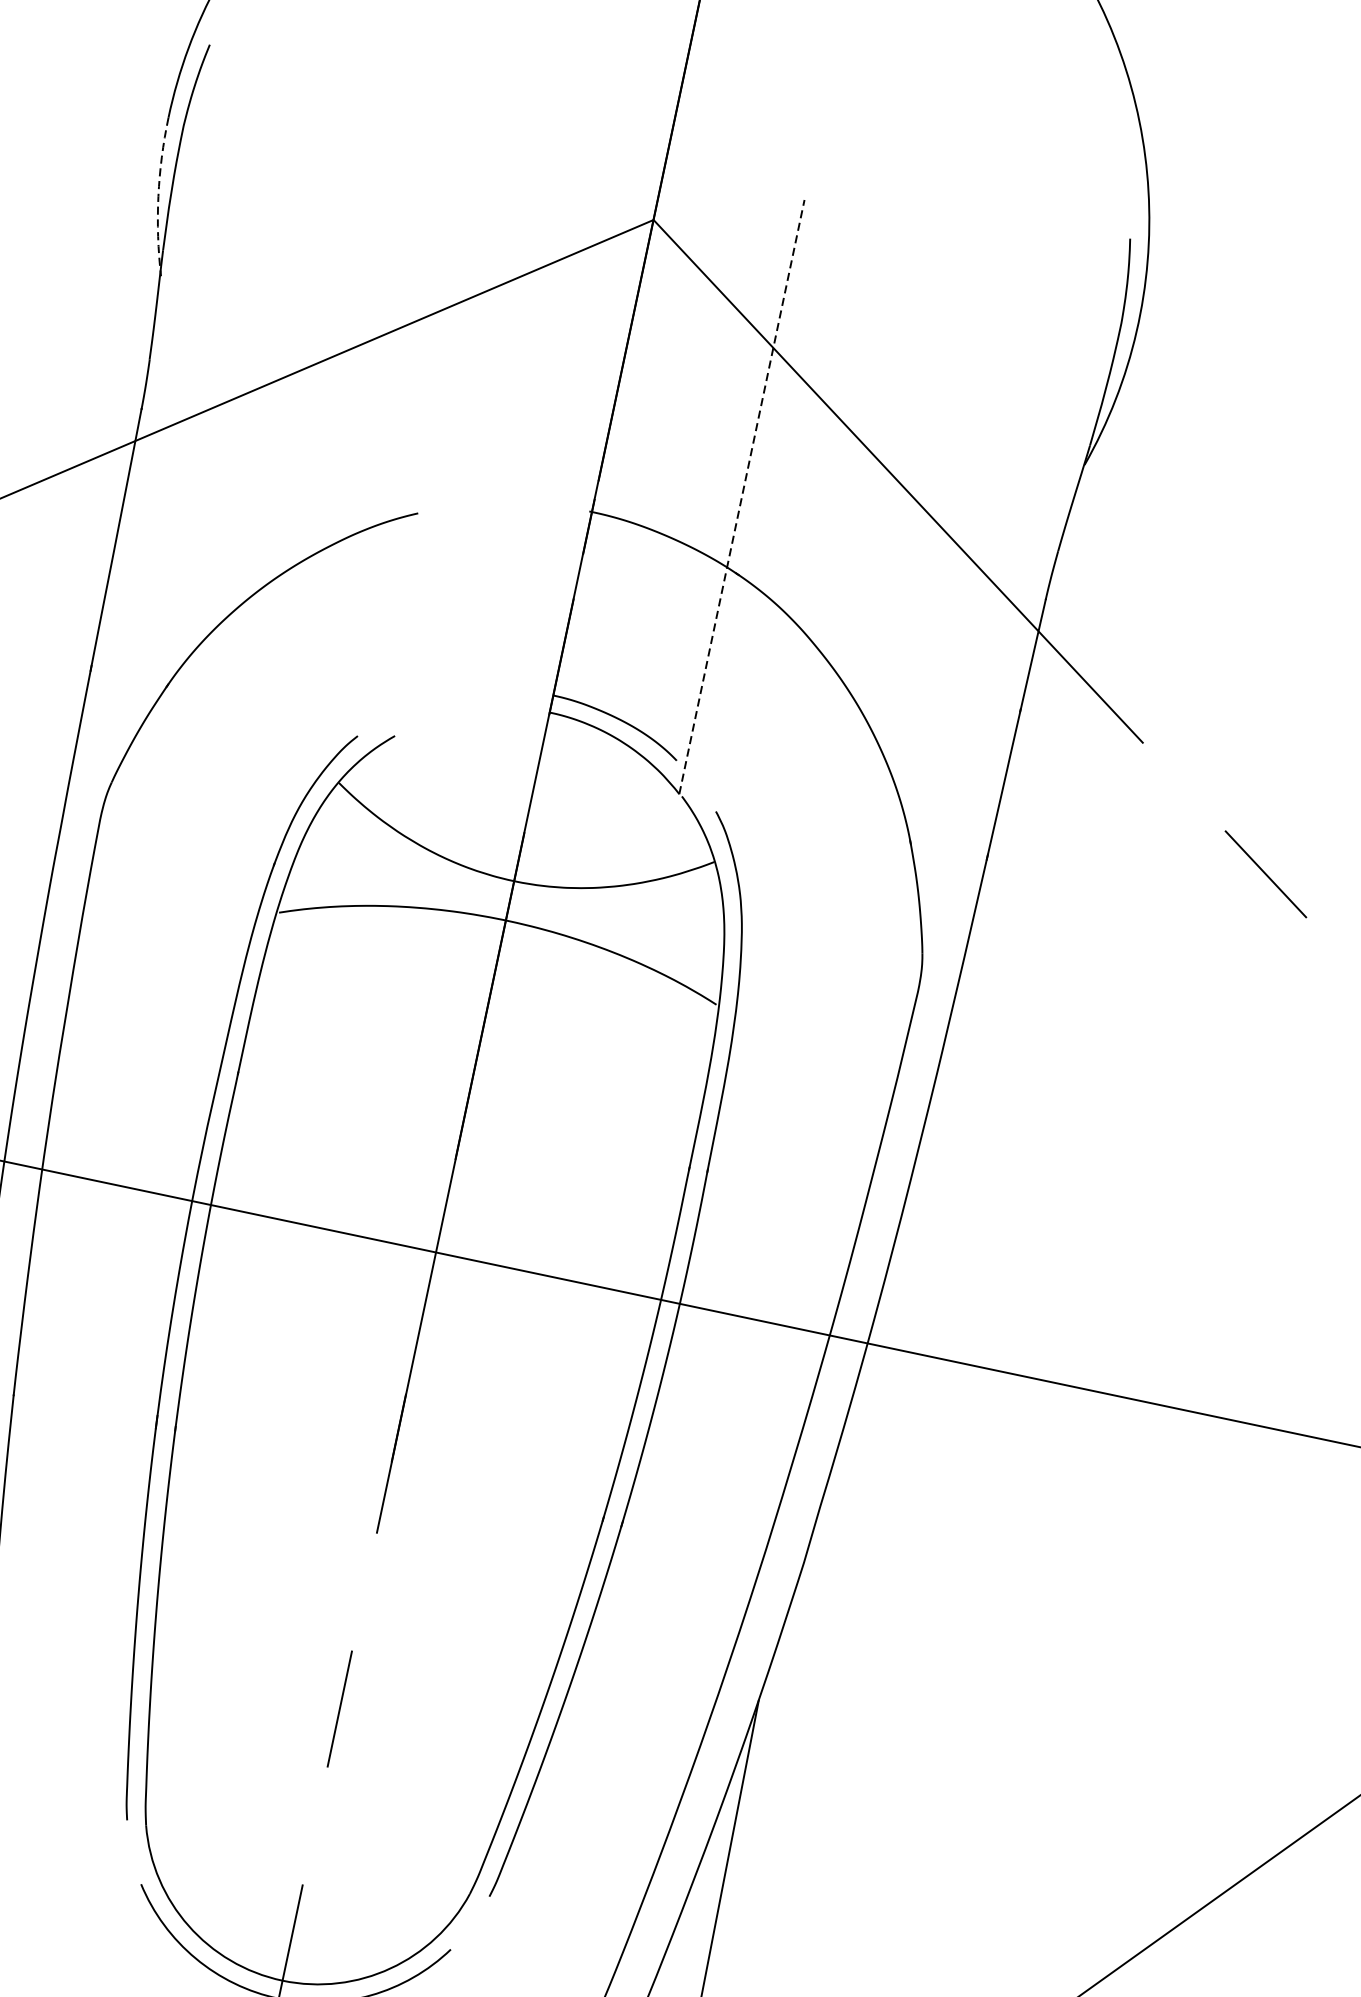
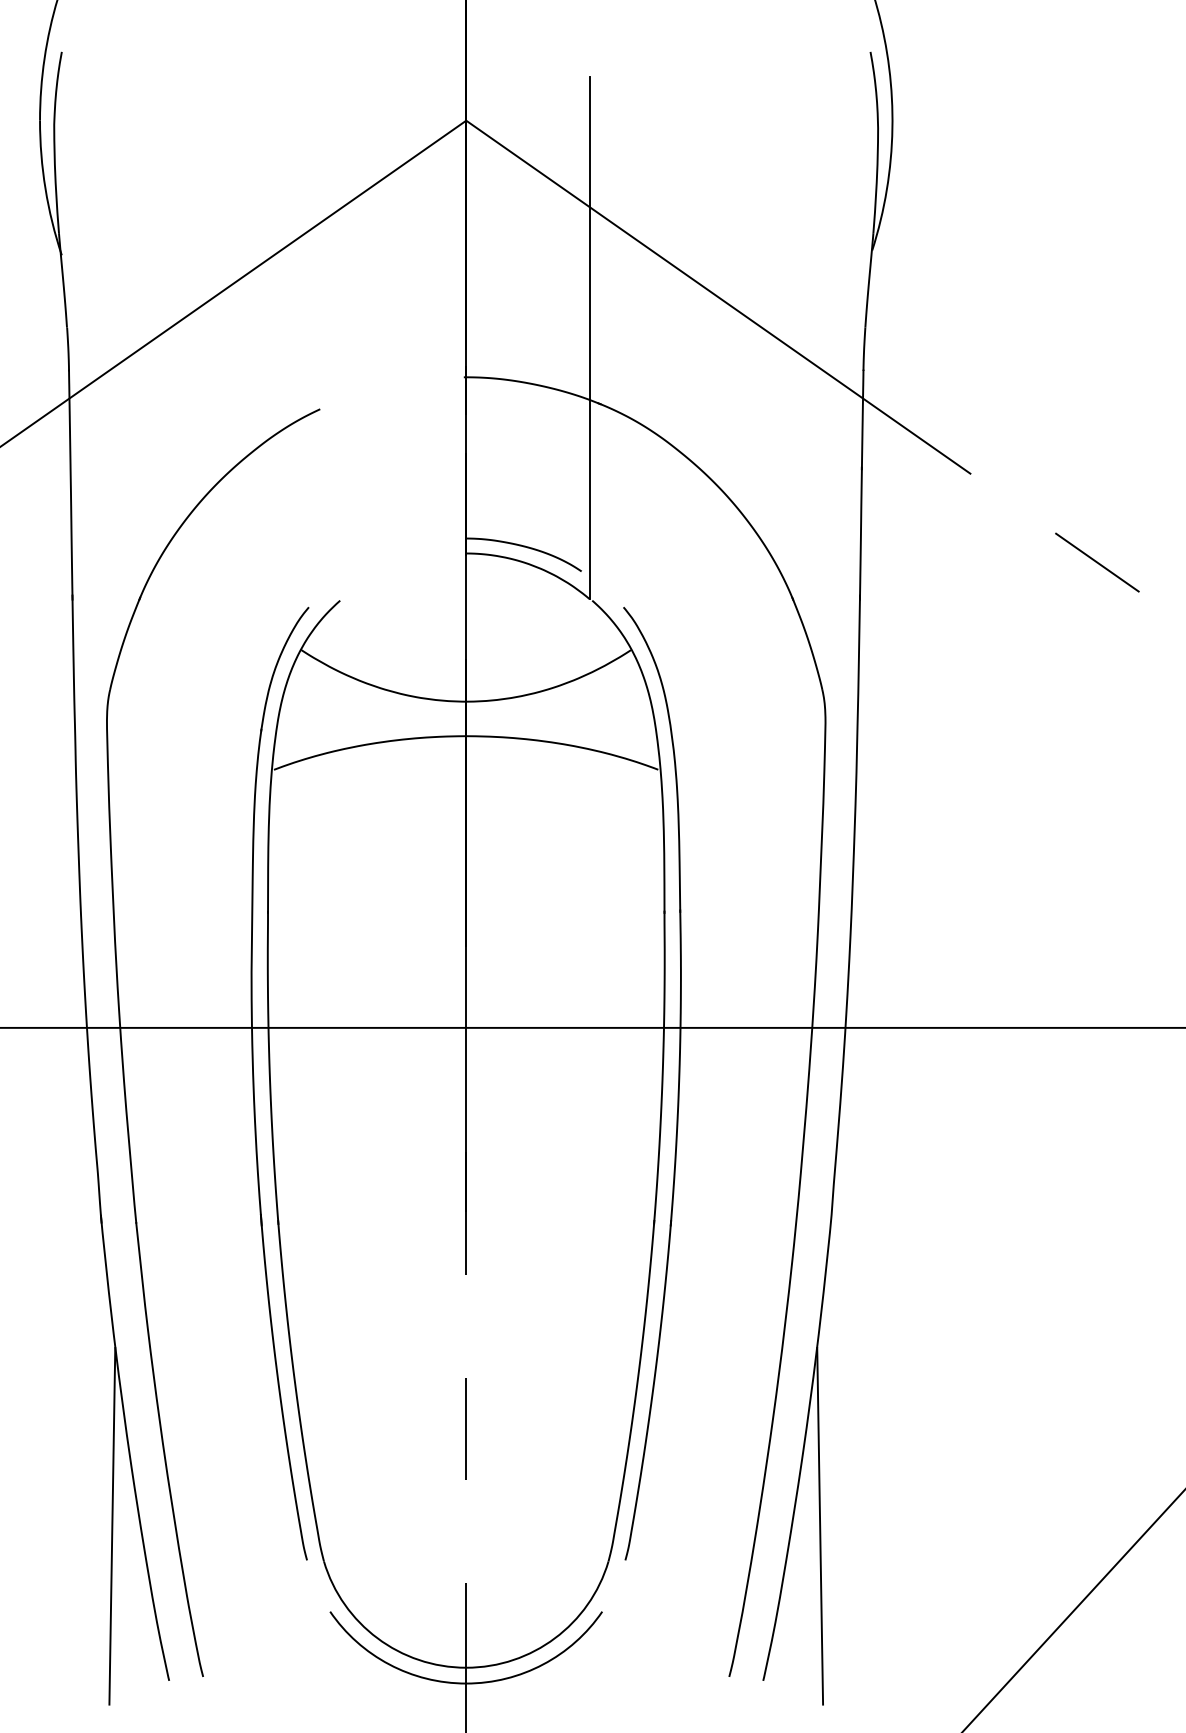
arc: (158, 196) -> (45, 188), dashed -> solid
line: (741, 496) -> (589, 337), dashed -> solid

